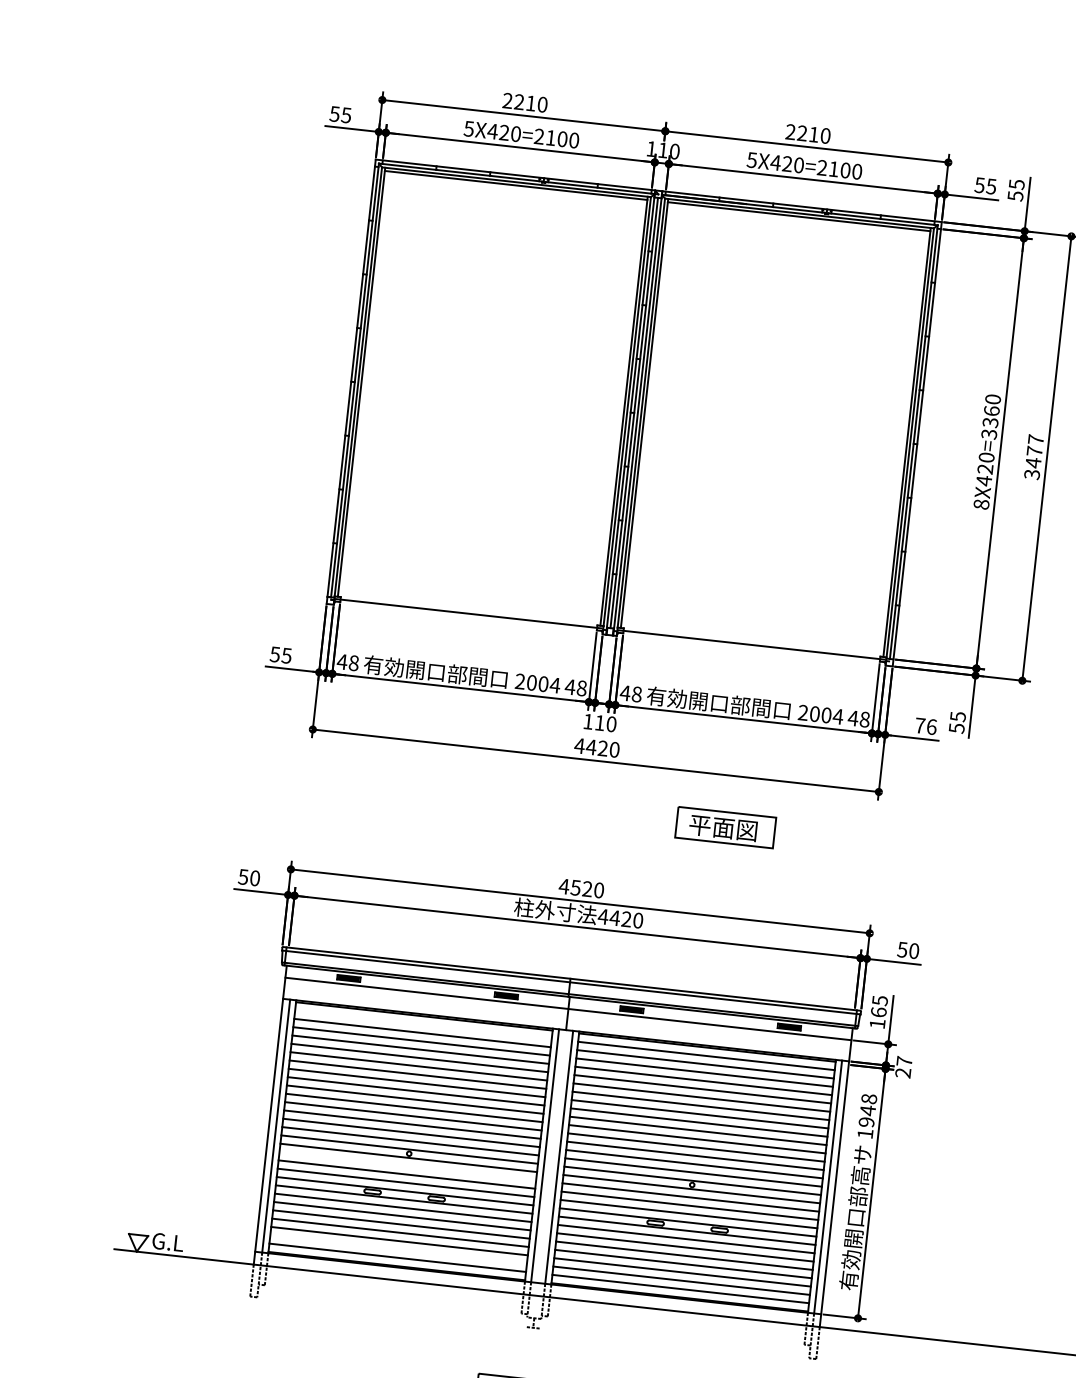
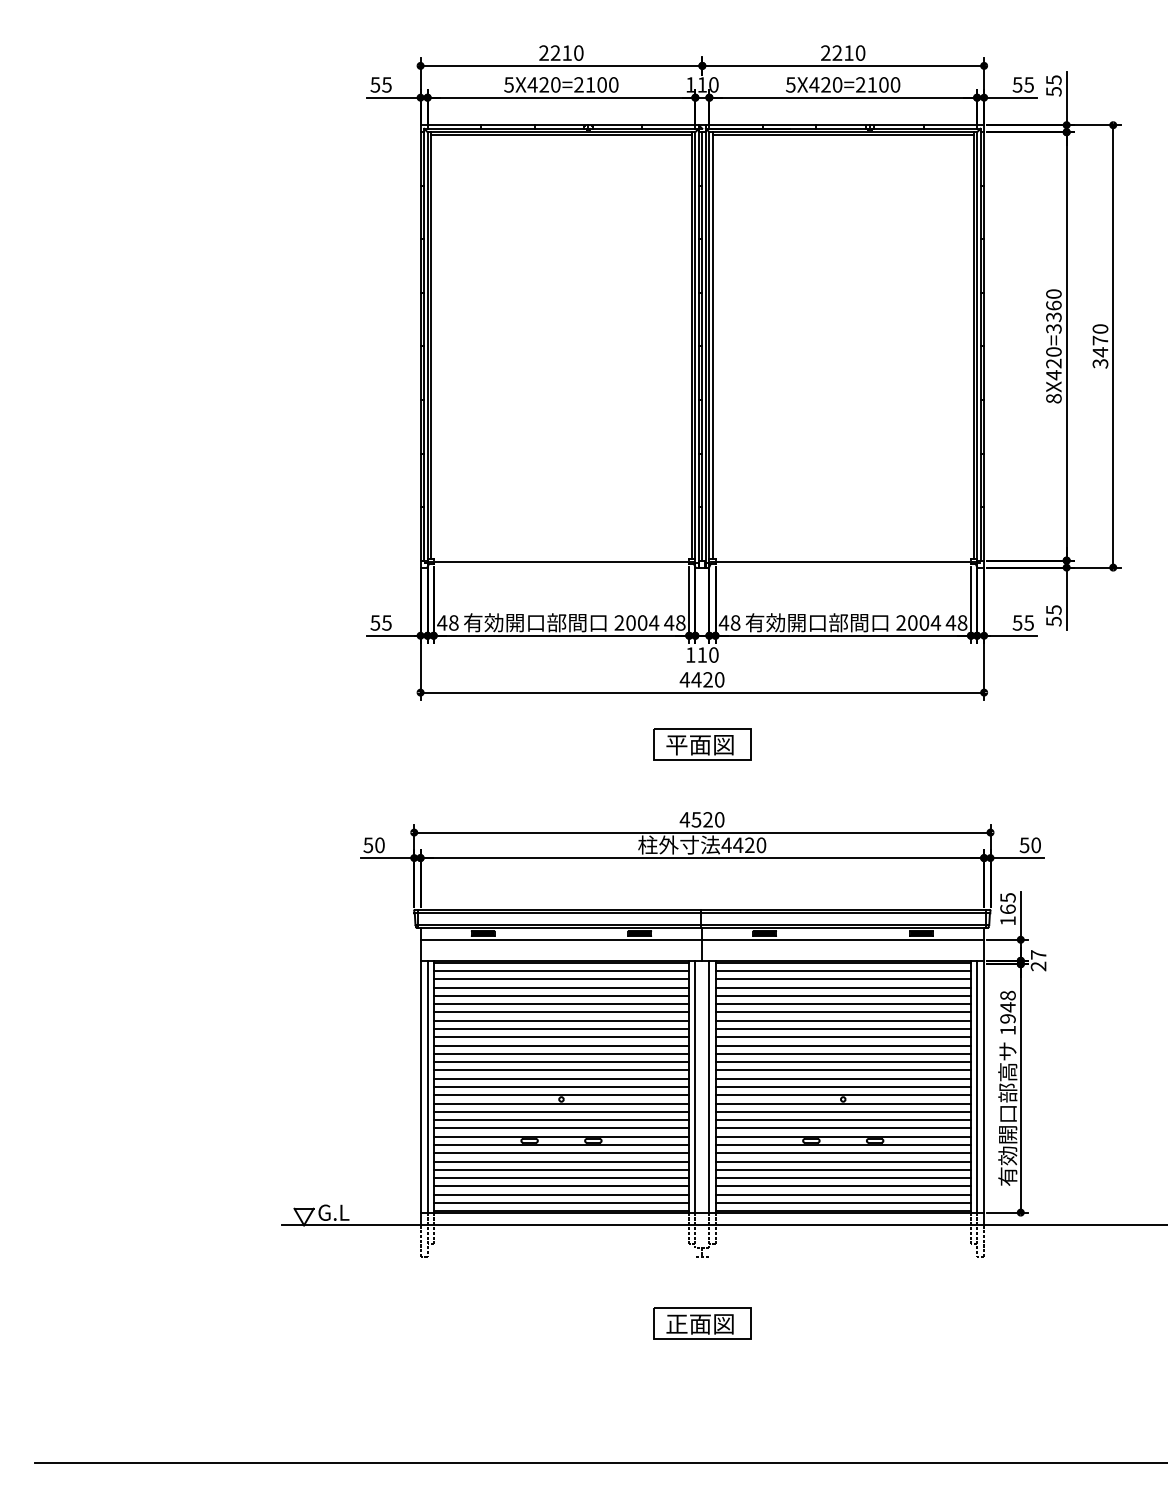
text: (1036, 439) -> (1100, 328), 3477 -> 3470
text: (926, 725) -> (1023, 622), 76 -> 55
part: (725, 827) -> (702, 744), moved
line: (423, 1025) -> (561, 971), added
line: (407, 1165) -> (561, 1111), added
line: (398, 1249) -> (561, 1194), added

